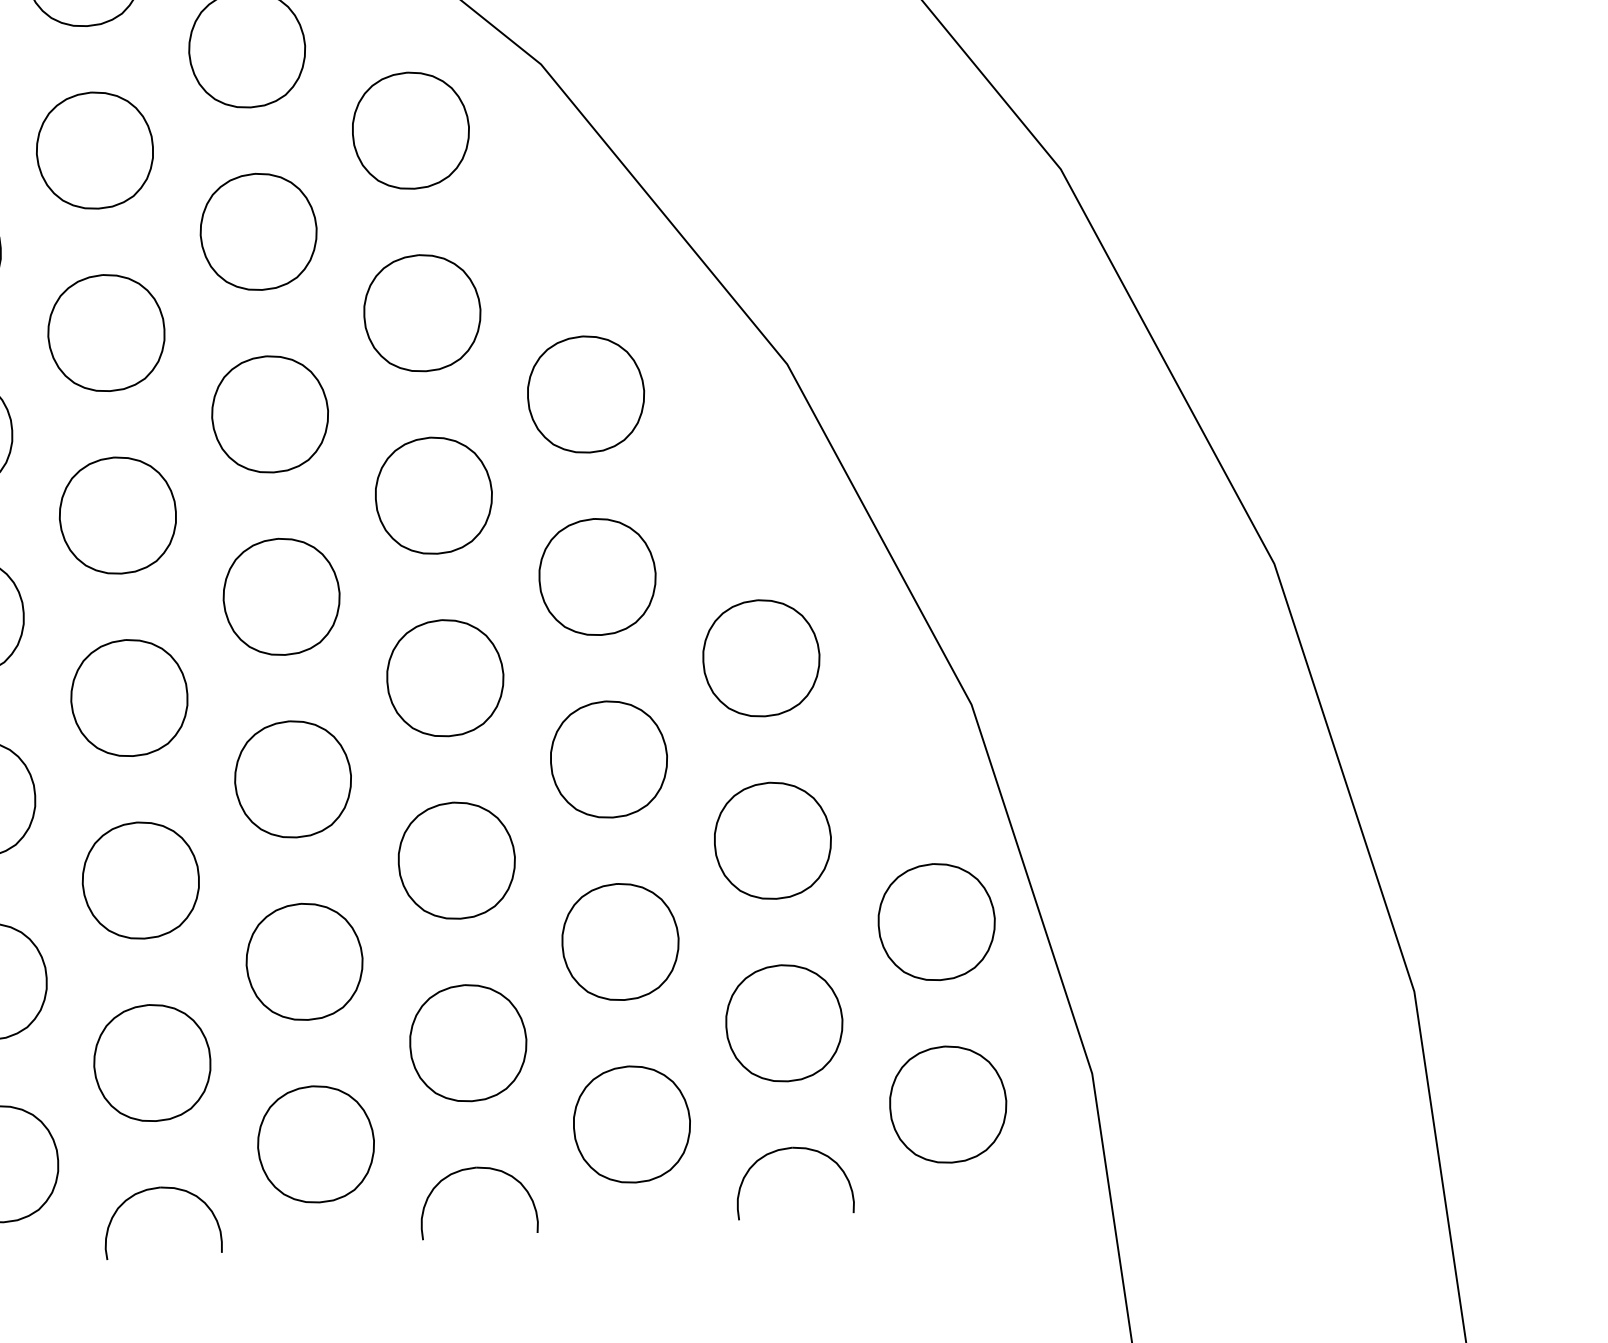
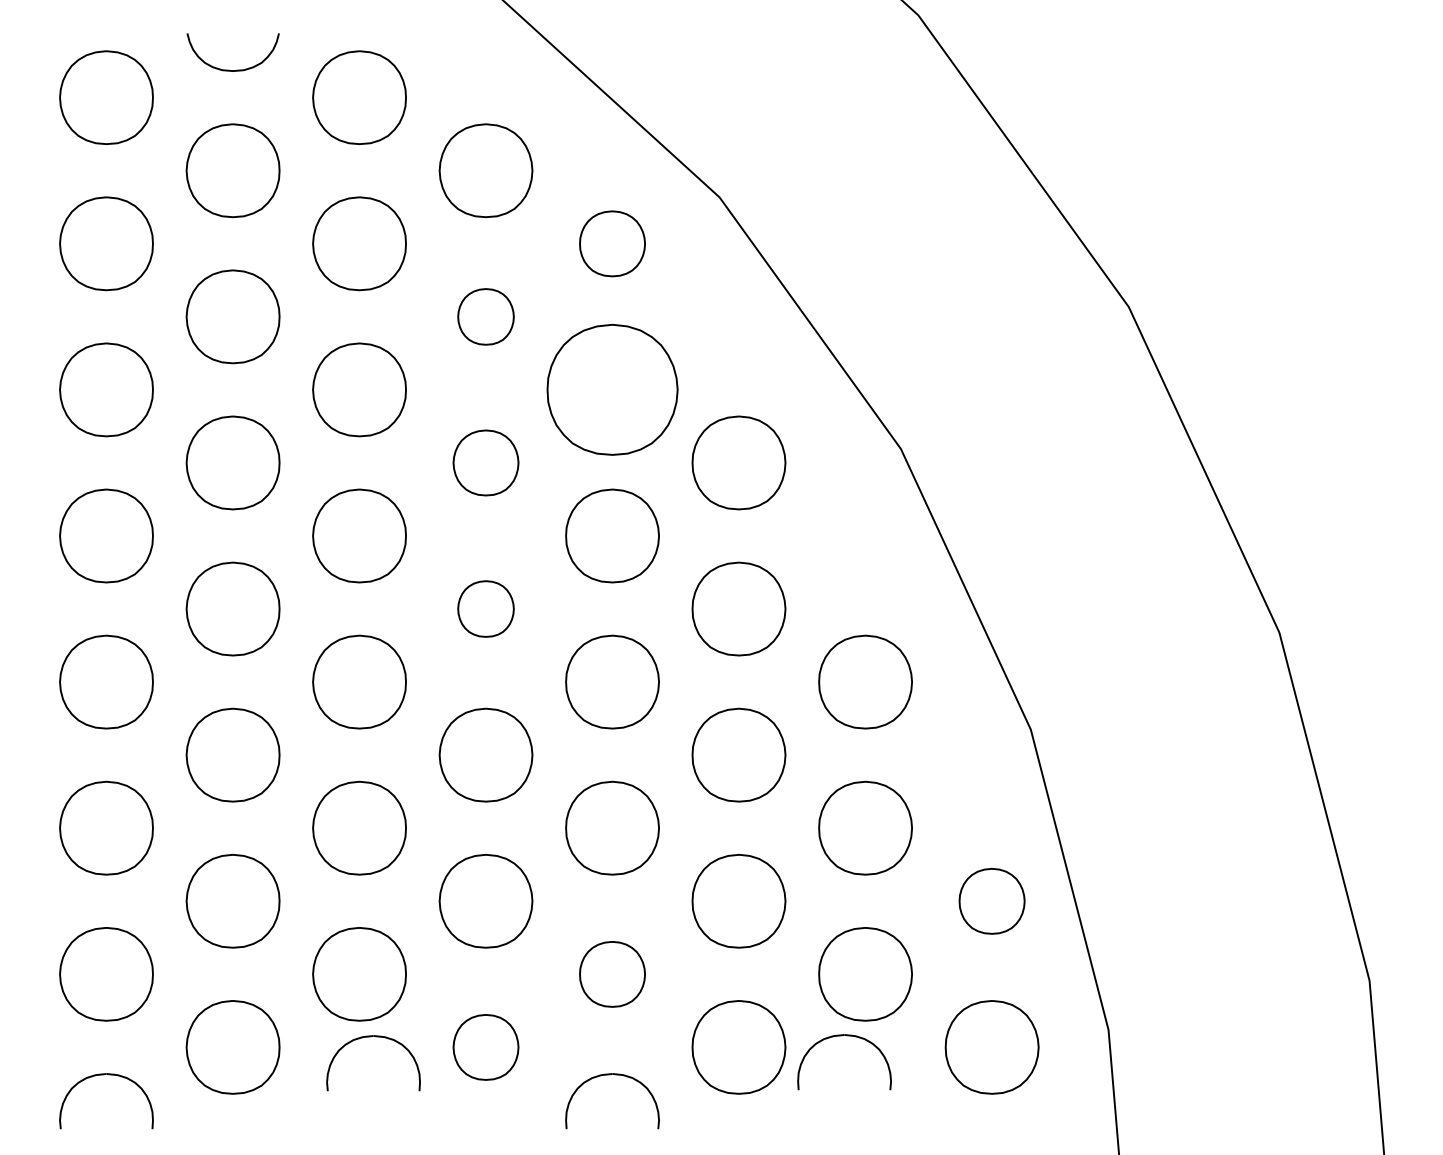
part: (410, 130) -> (612, 243), size x0.7
part: (257, 231) -> (485, 316), size x0.6
part: (422, 312) -> (612, 389), size x1.4
part: (269, 413) -> (485, 462), size x0.7
part: (280, 596) -> (485, 608), size x0.6
part: (935, 922) -> (991, 901), size x0.7
part: (468, 1043) -> (612, 974), size x0.7
part: (315, 1144) -> (485, 1047), size x0.7
part: (789, 1149) -> (842, 1036), moved
part: (157, 1189) -> (371, 1037), moved

